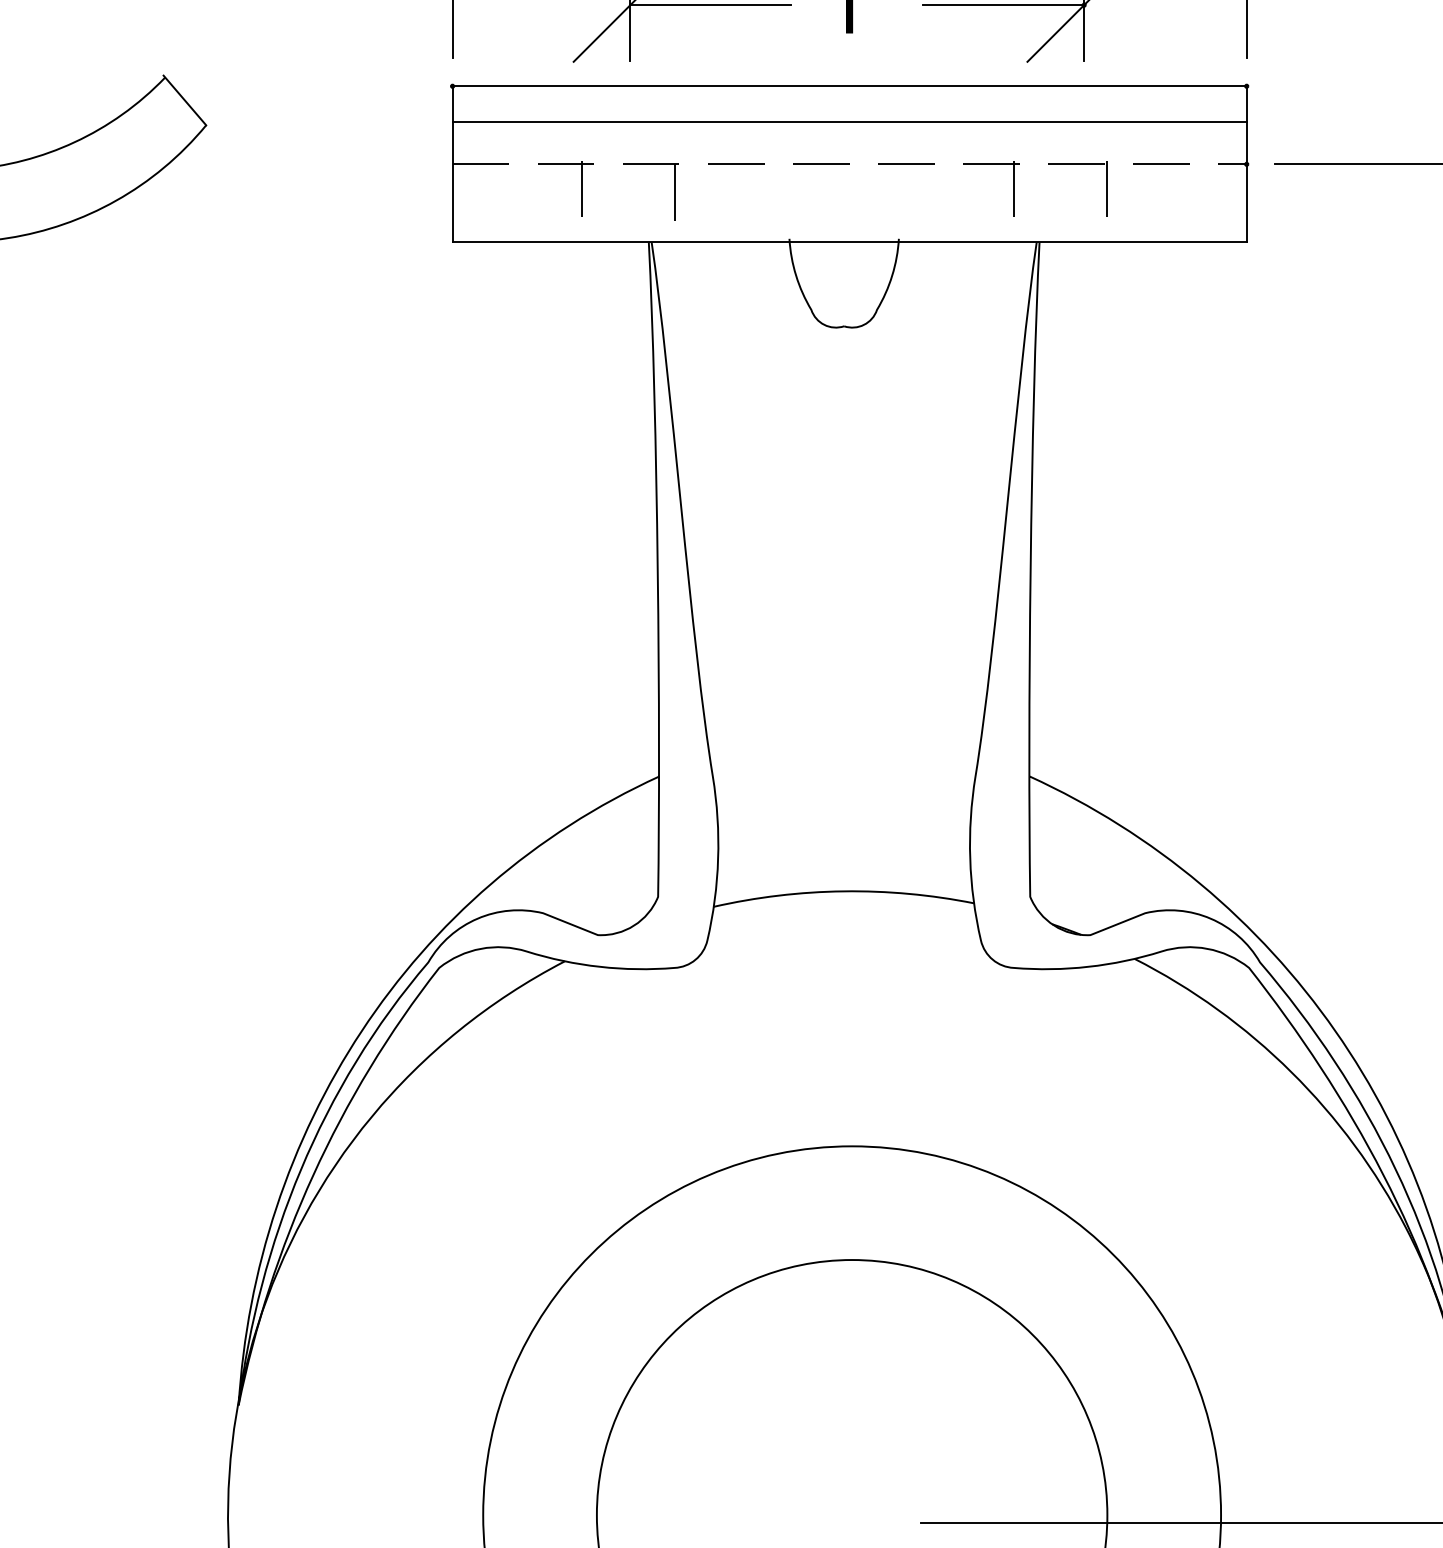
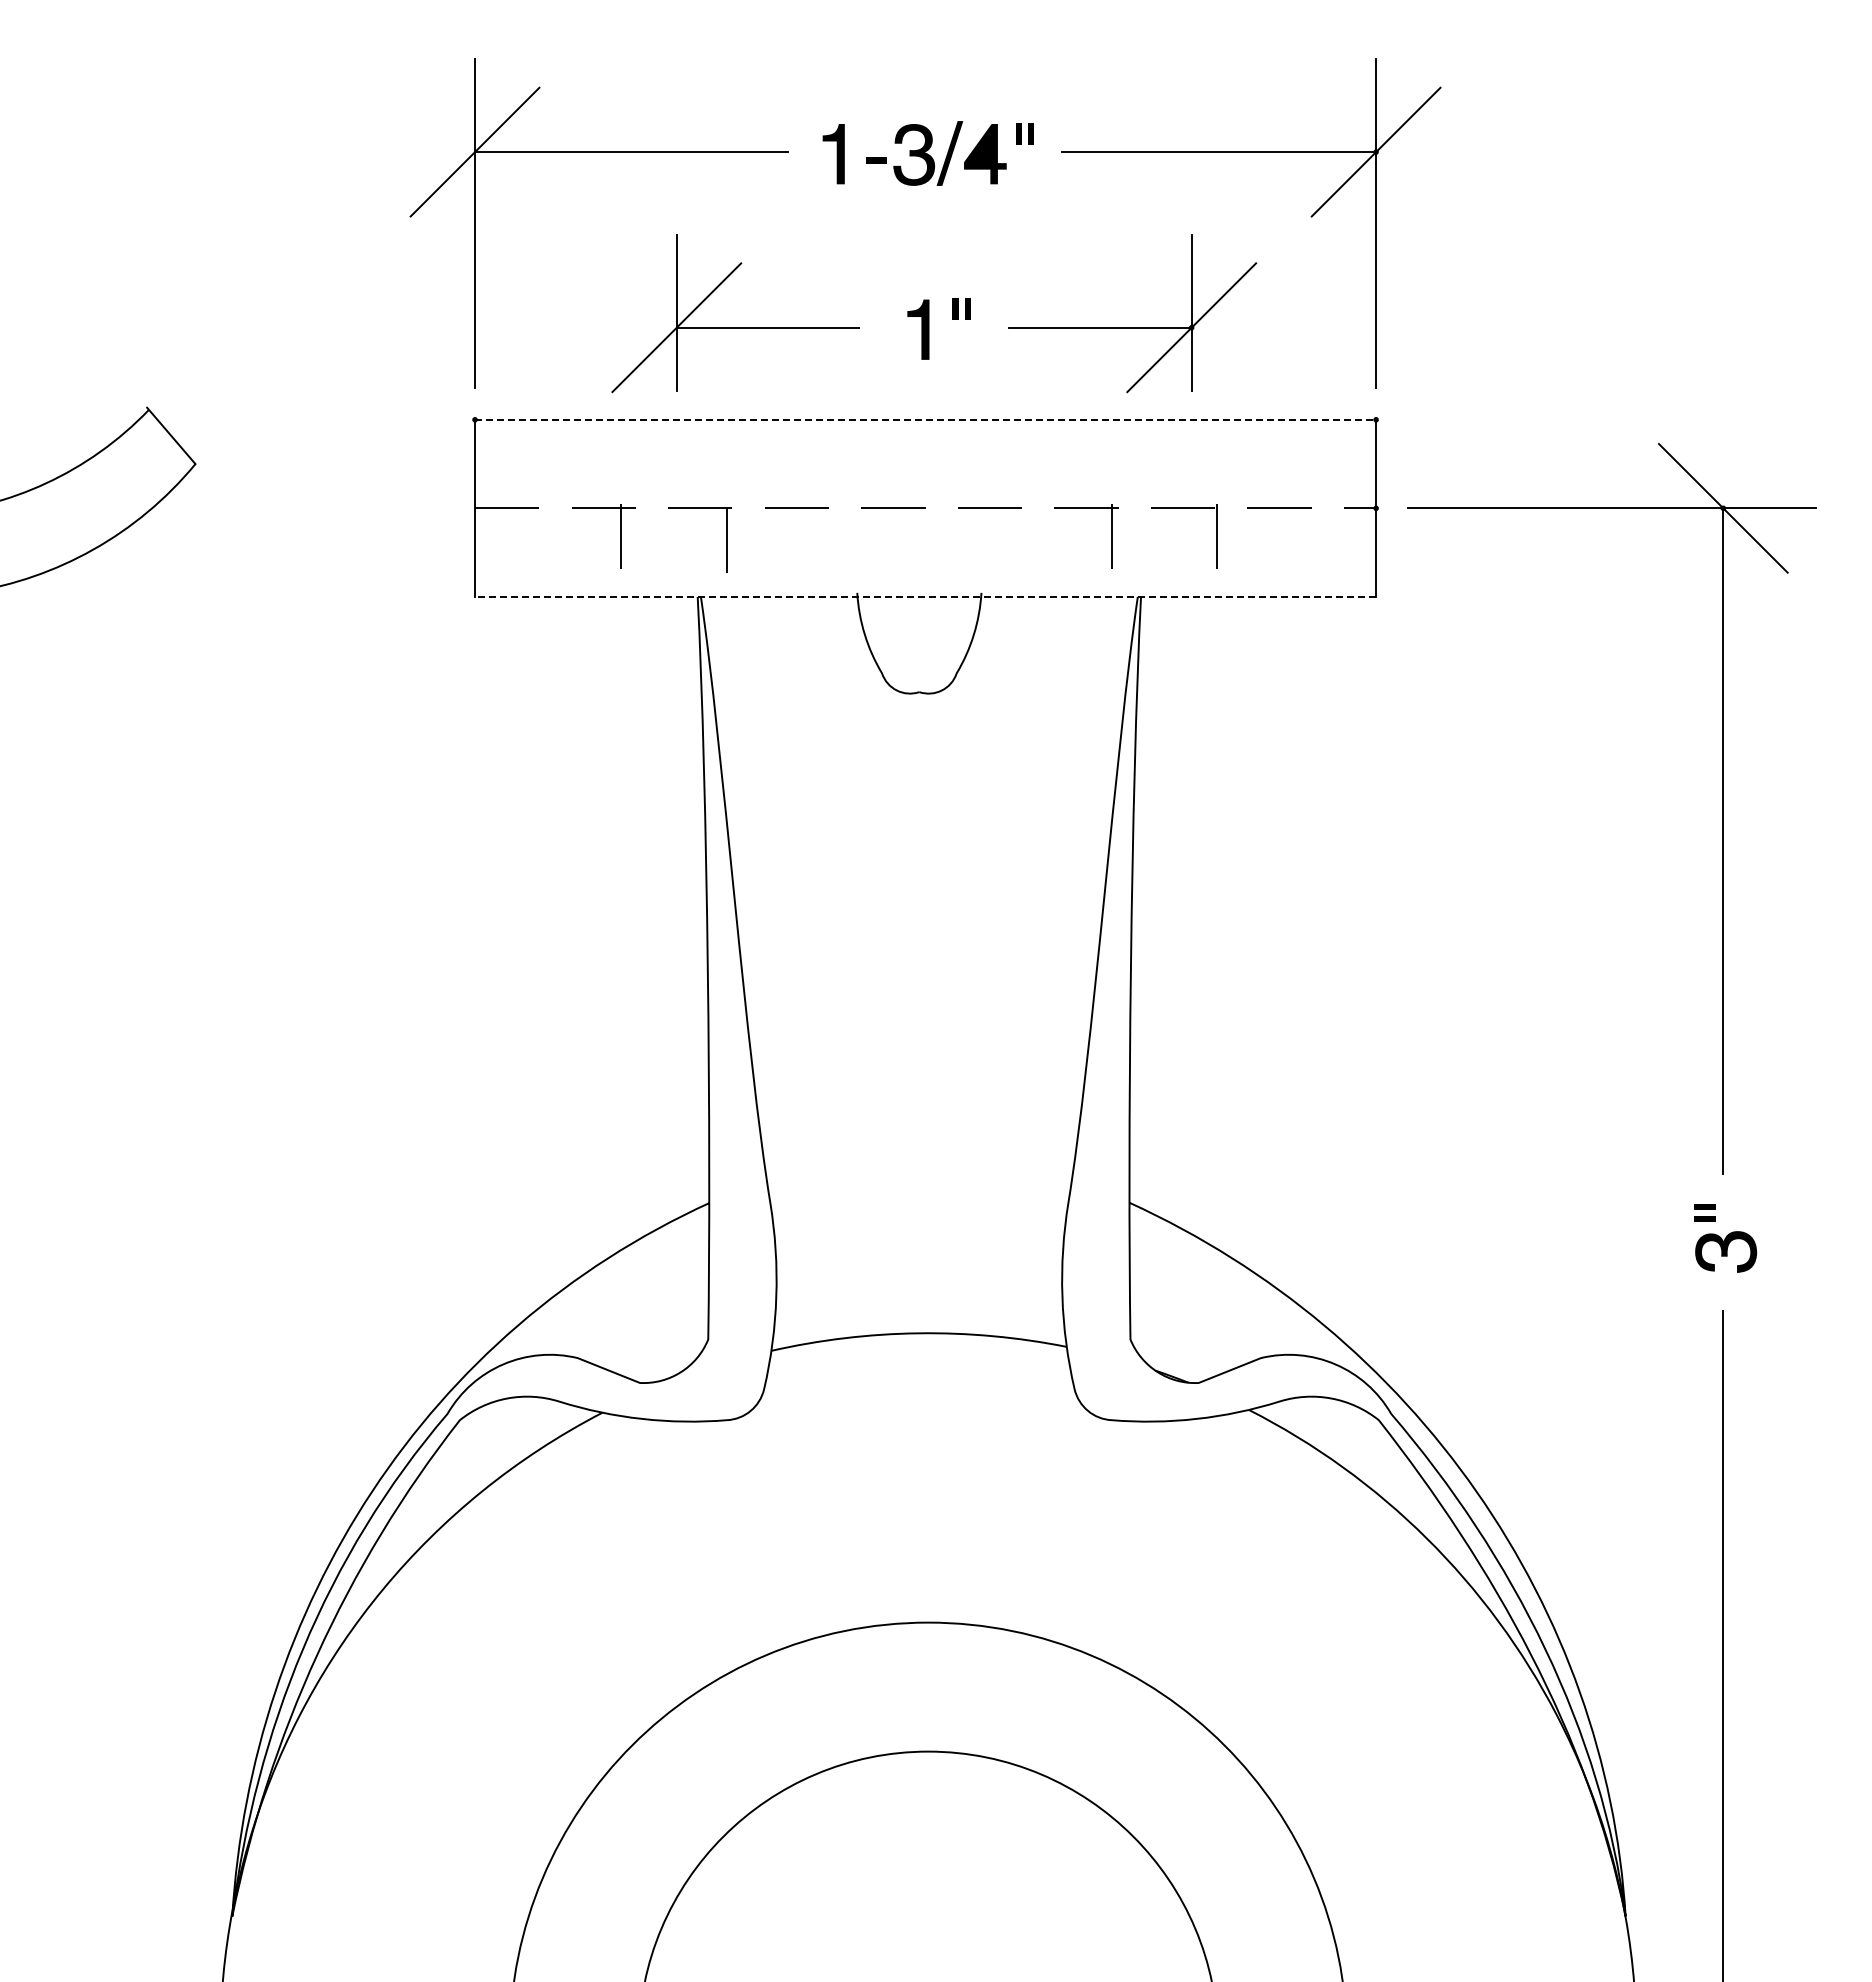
line: (849, 86) -> (925, 419), solid -> dashed
line: (849, 122) -> (925, 460), removed
line: (849, 242) -> (925, 596), solid -> dashed

